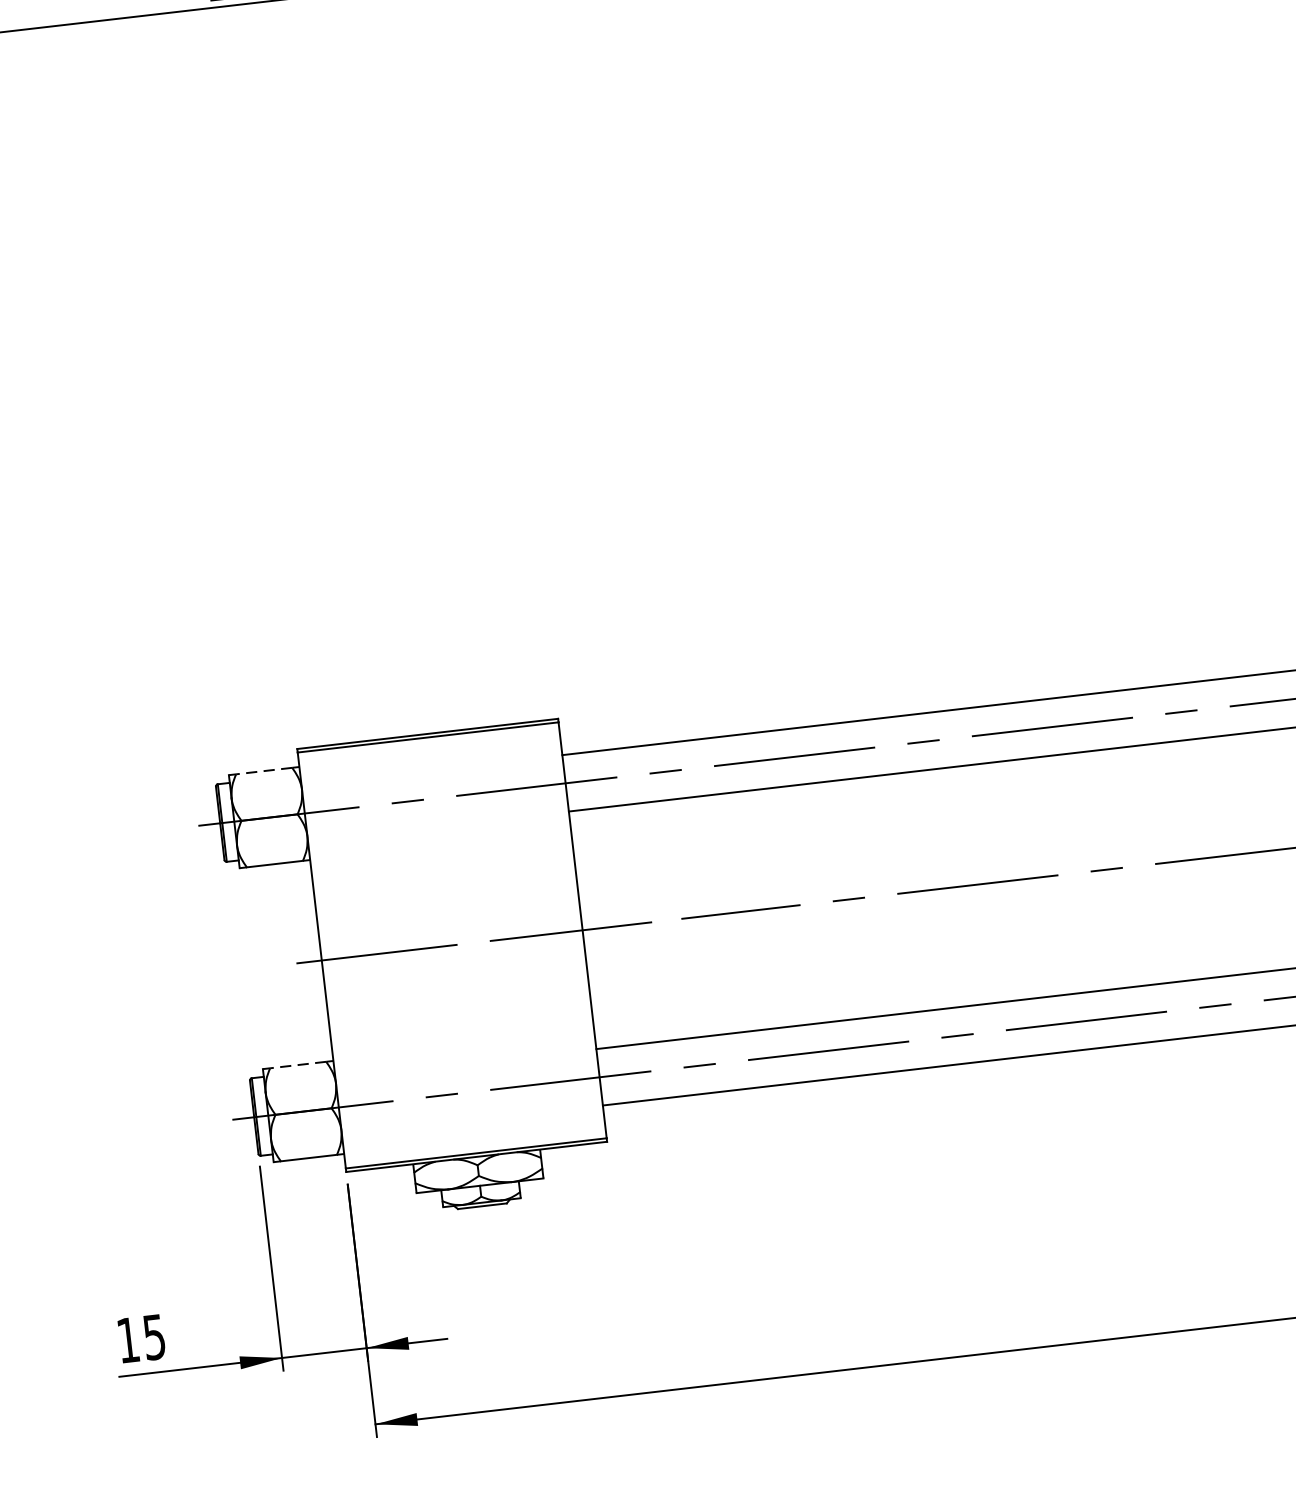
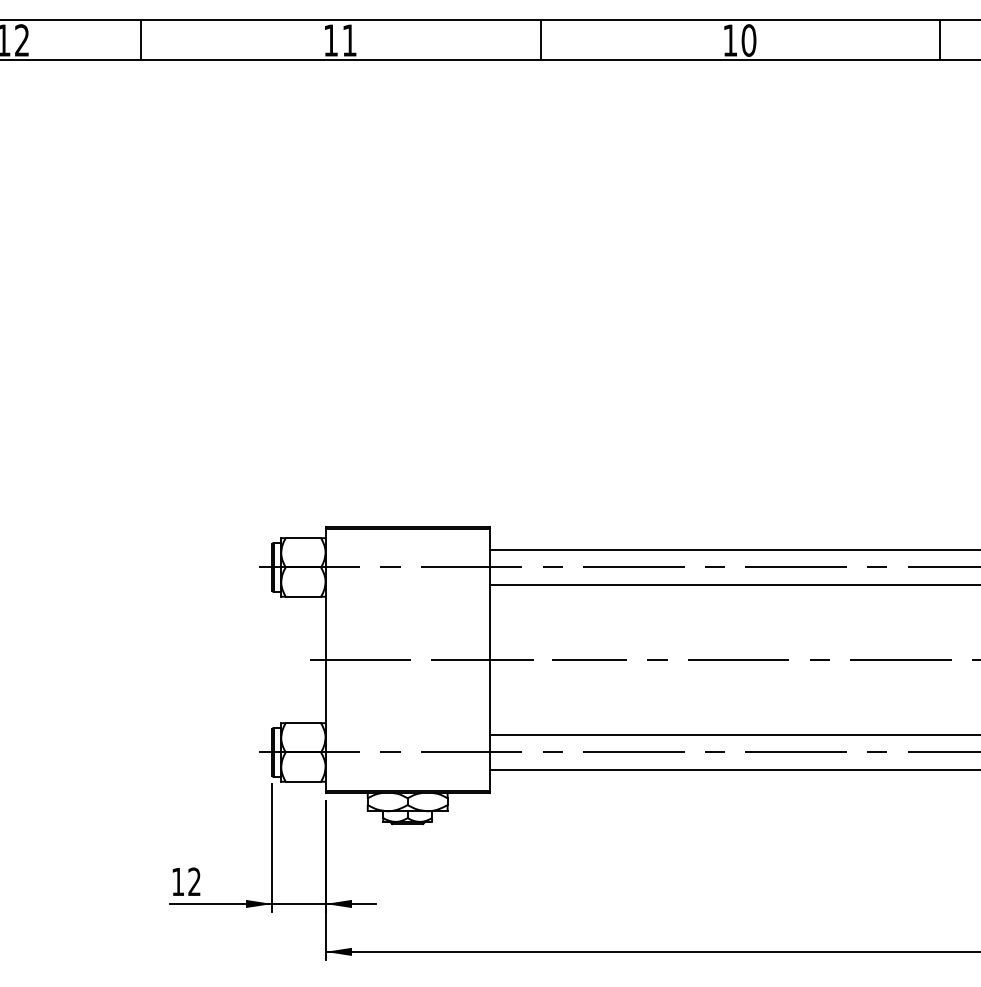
line: (264, 771) -> (303, 538), dashed -> solid
line: (298, 1065) -> (303, 723), dashed -> solid
text: (154, 1336) -> (194, 881), 15 -> 12

